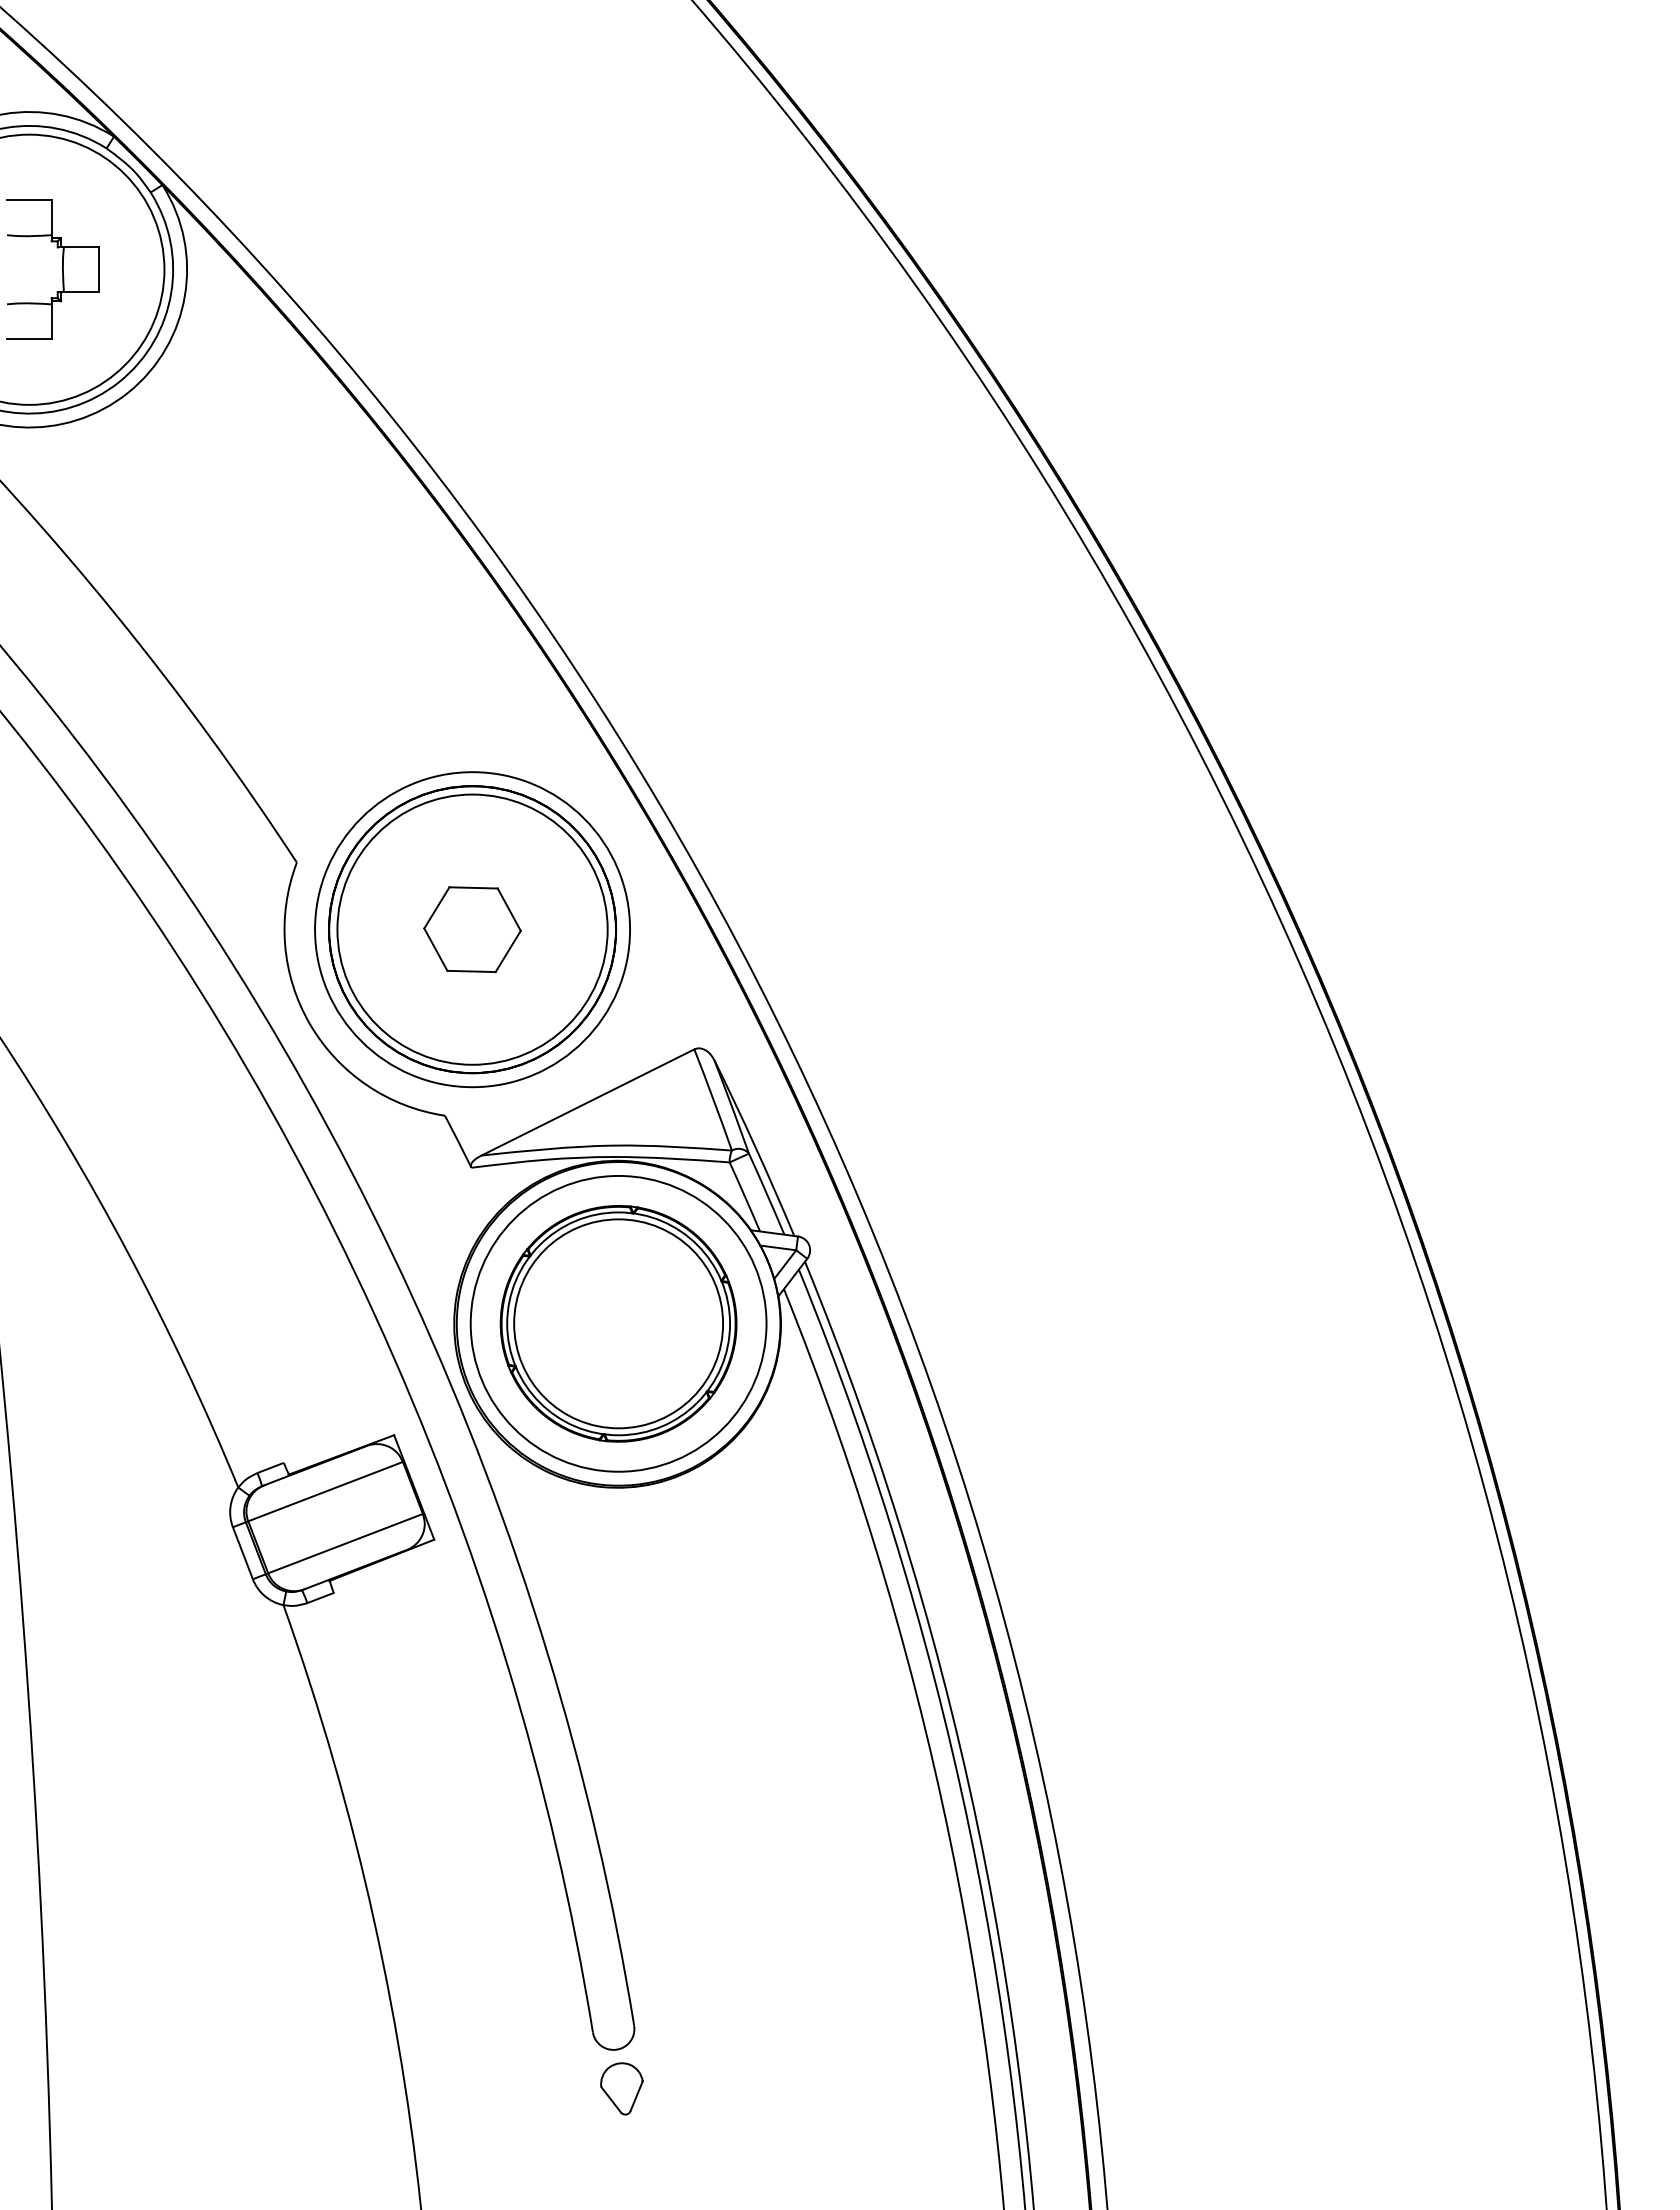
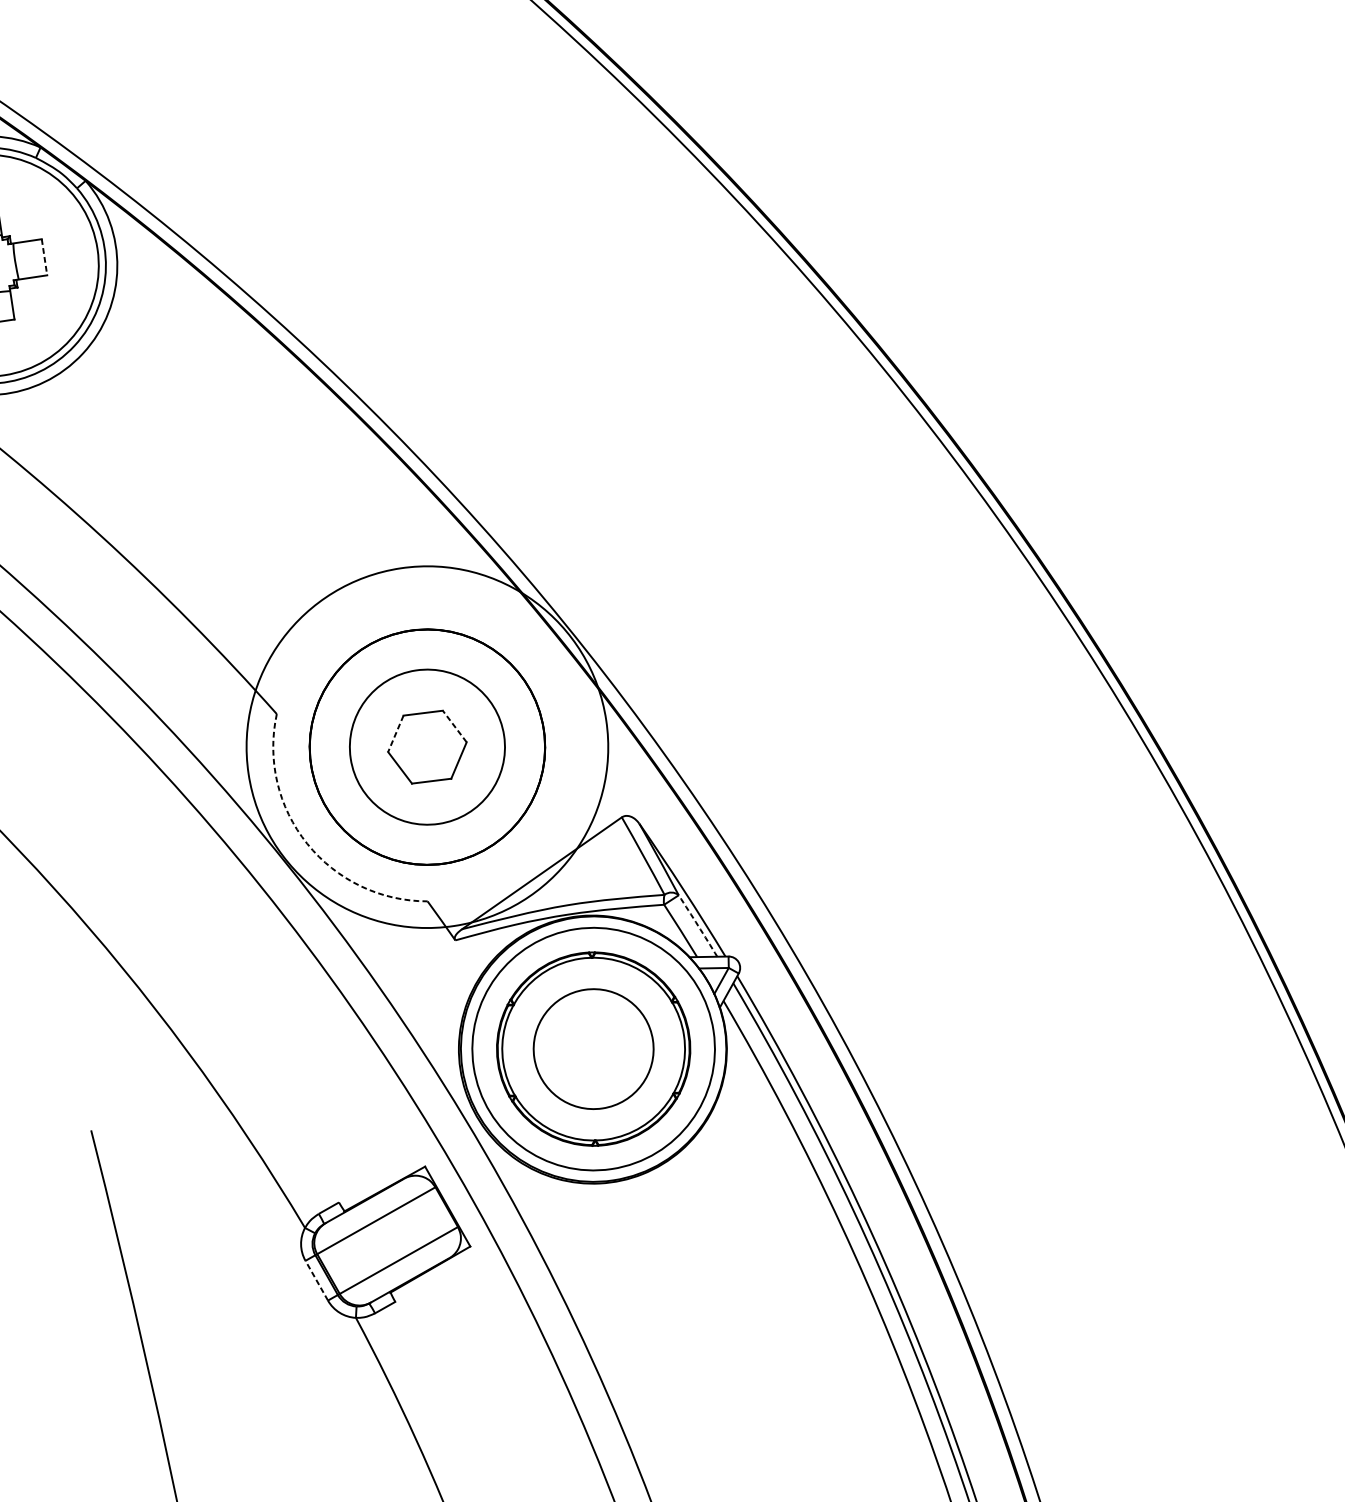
line: (99, 270) -> (44, 257), solid -> dashed
line: (436, 908) -> (395, 734), solid -> dashed
line: (509, 909) -> (454, 726), solid -> dashed
circle: (472, 929) -> (427, 747), size x0.7
circle: (472, 929) -> (427, 747), size x1.4
arc: (310, 1024) -> (307, 843), solid -> dashed
arc: (766, 1194) -> (697, 926), solid -> dashed
circle: (618, 1323) -> (593, 1048), size x0.7
line: (242, 1553) -> (316, 1280), solid -> dashed

